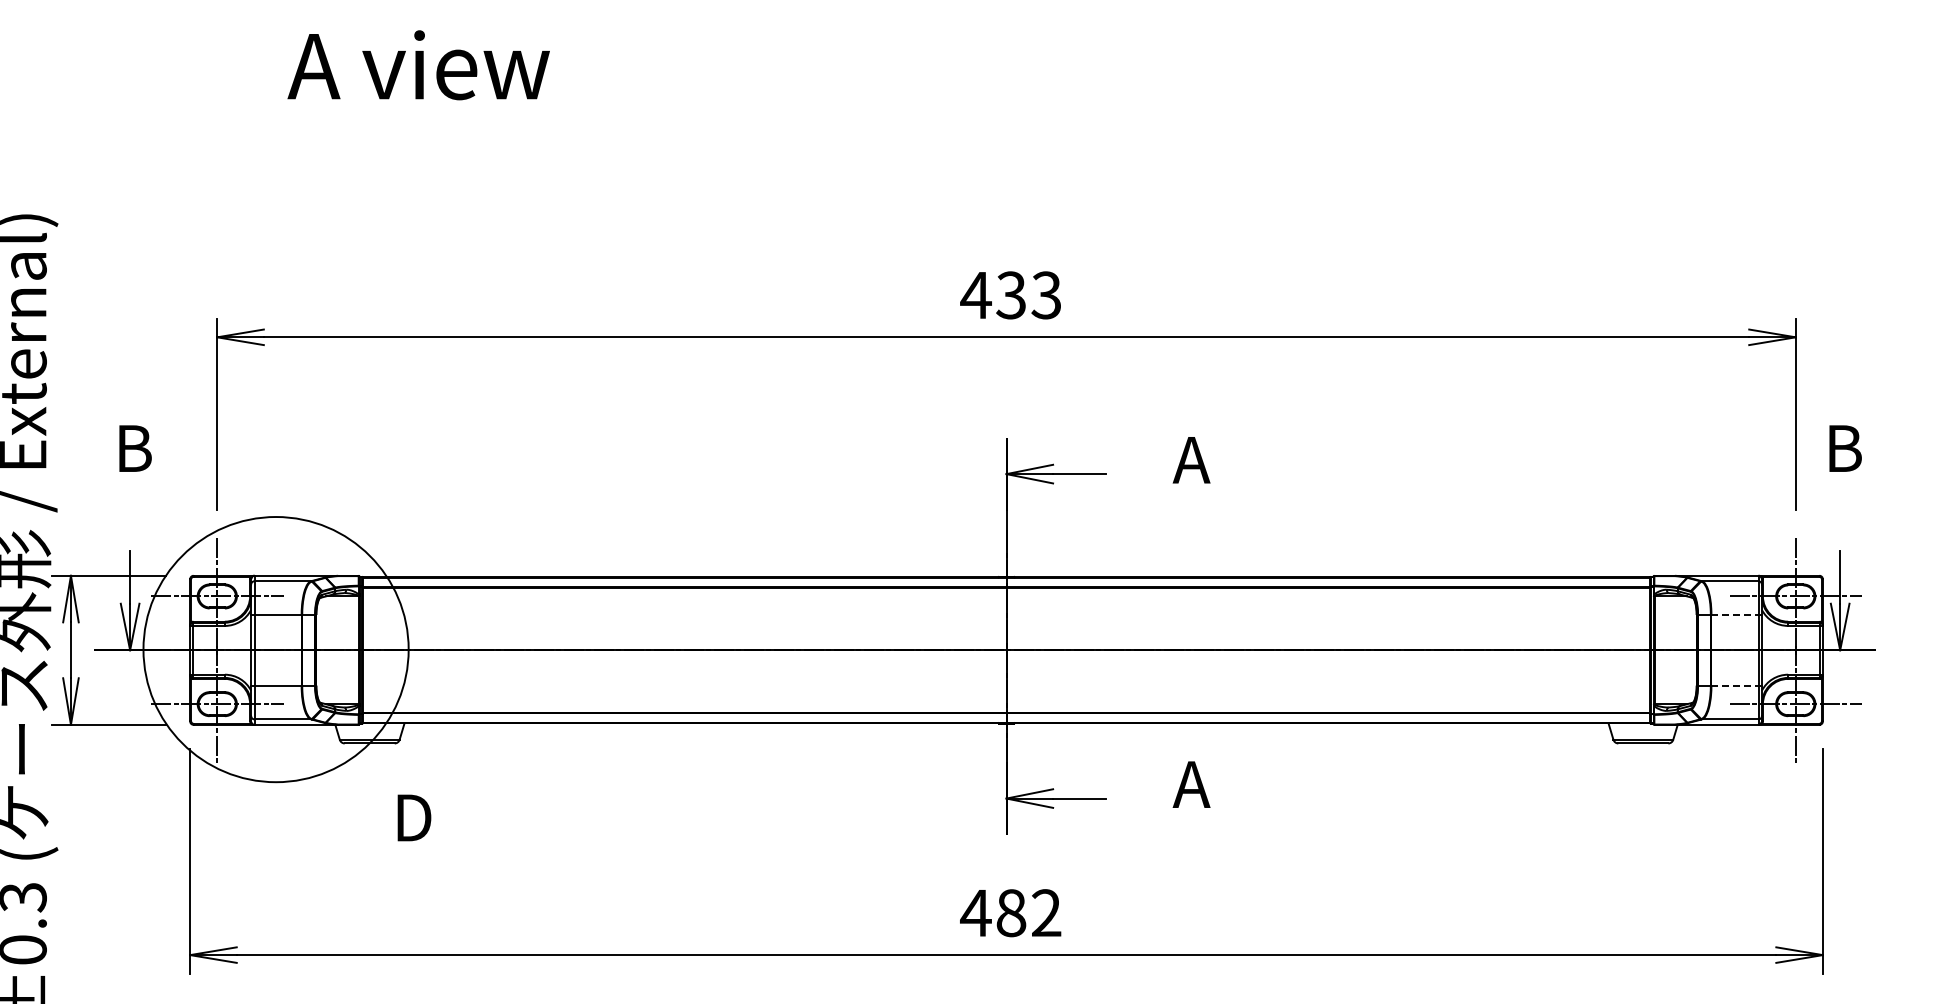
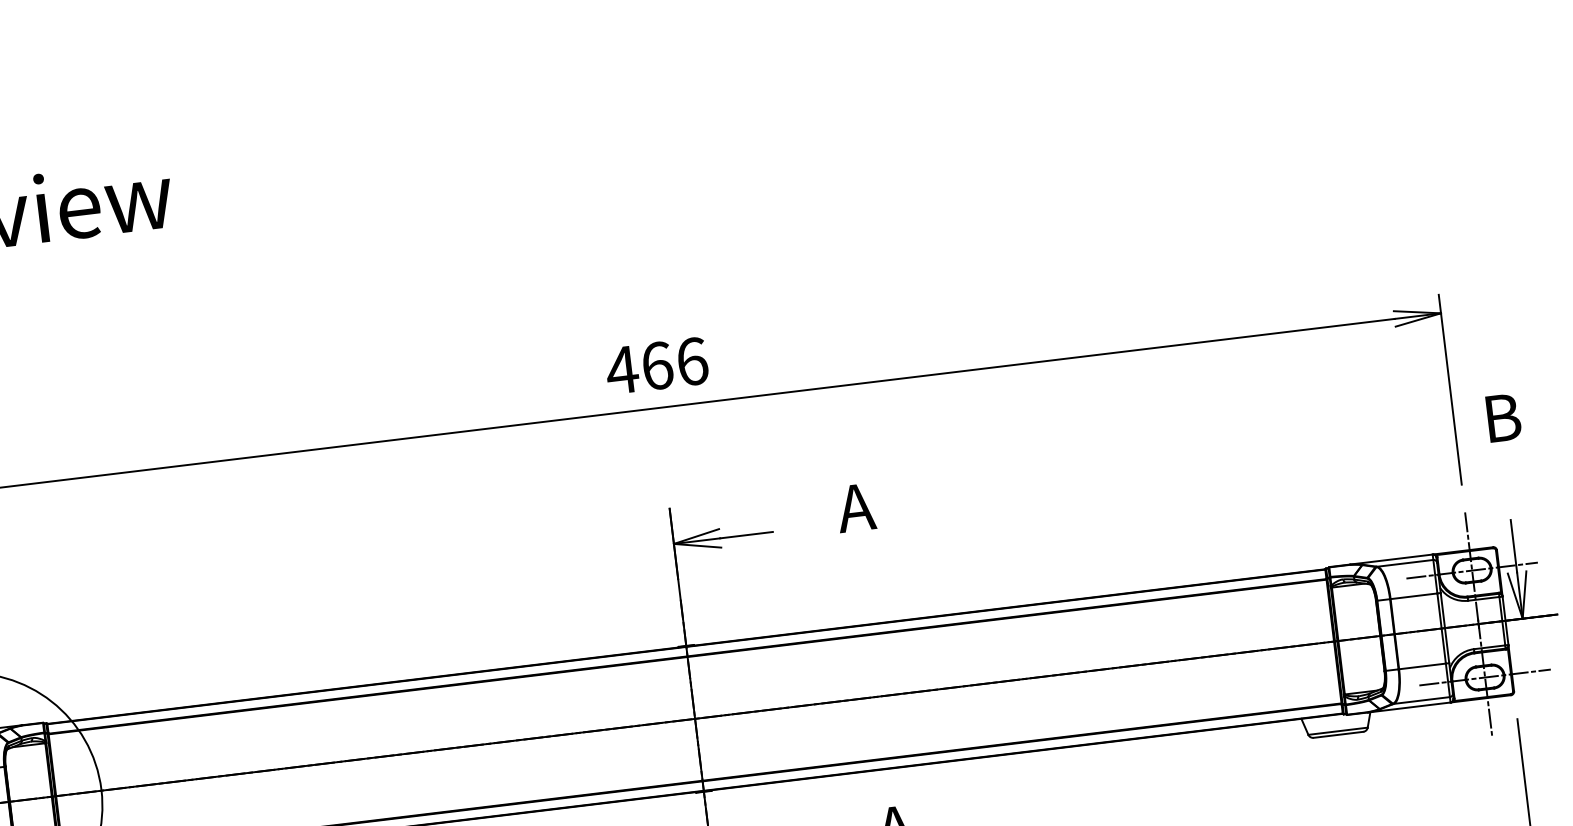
text: (1028, 295) -> (674, 363), 433 -> 466
line: (1734, 614) -> (1413, 595), dashed -> solid
line: (1734, 685) -> (1422, 666), dashed -> solid

